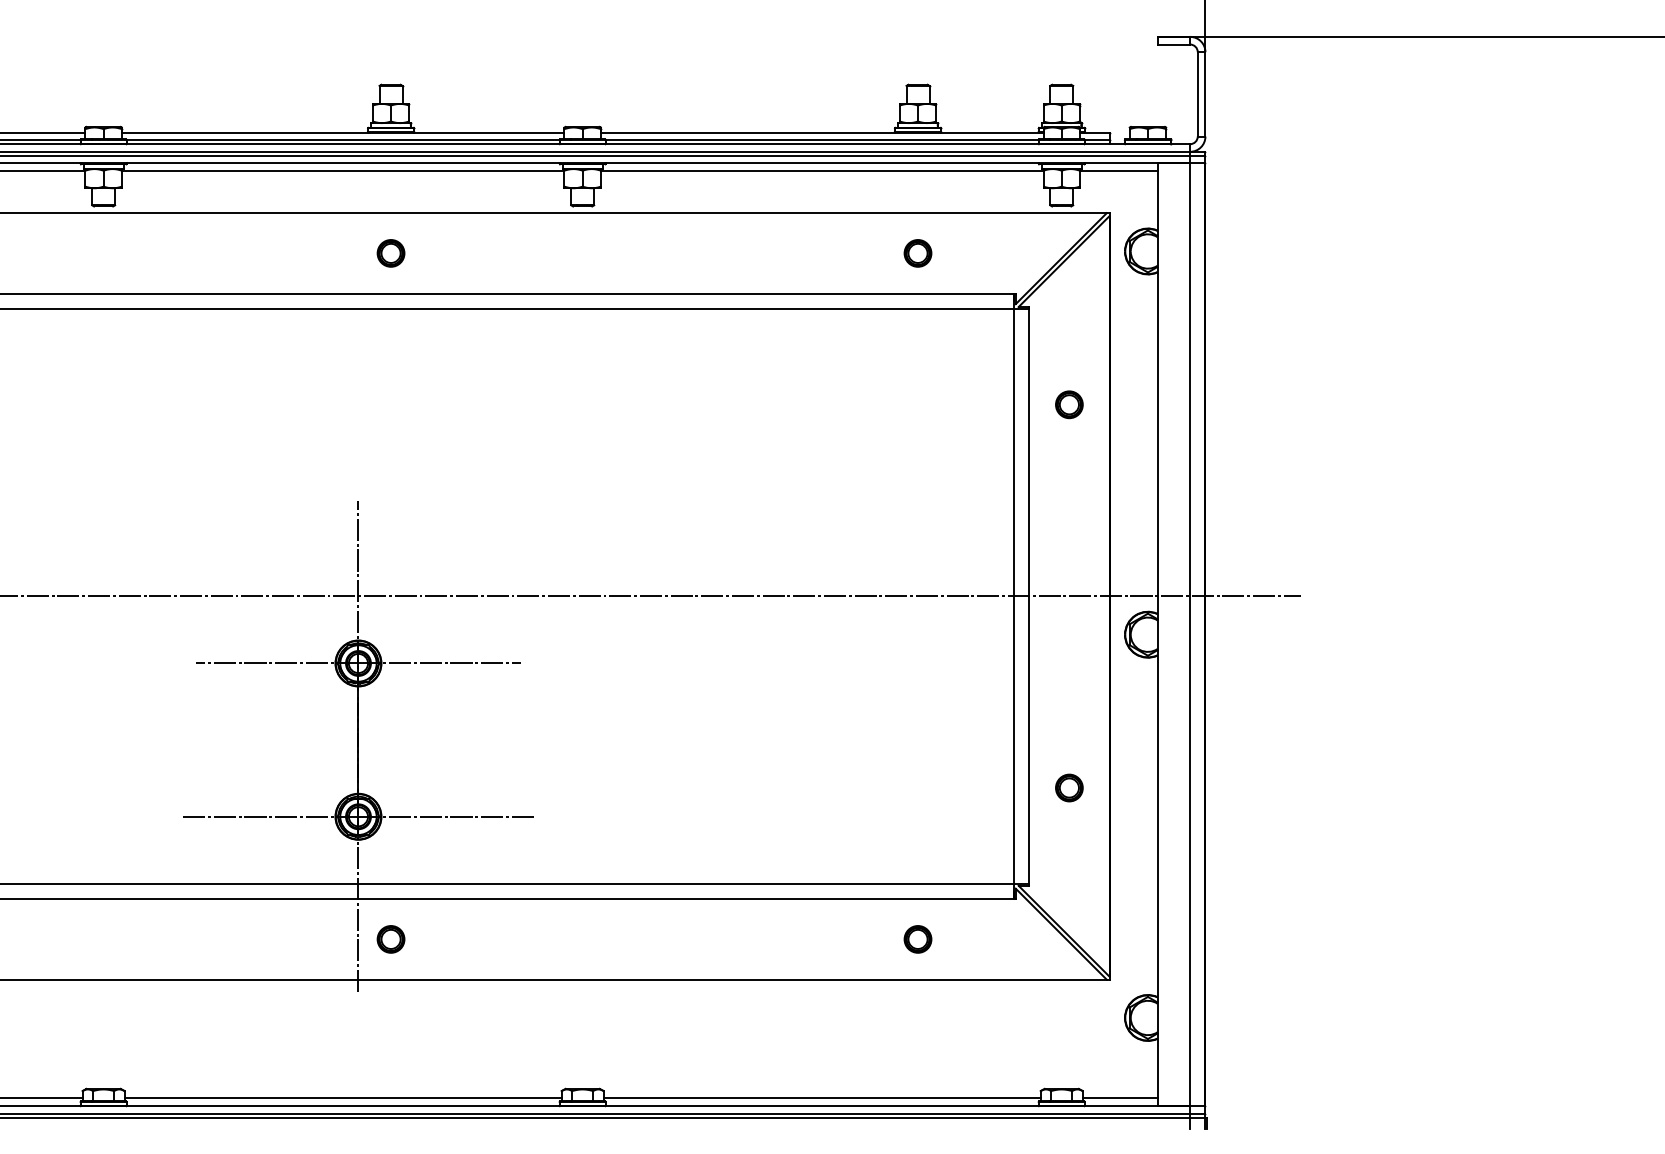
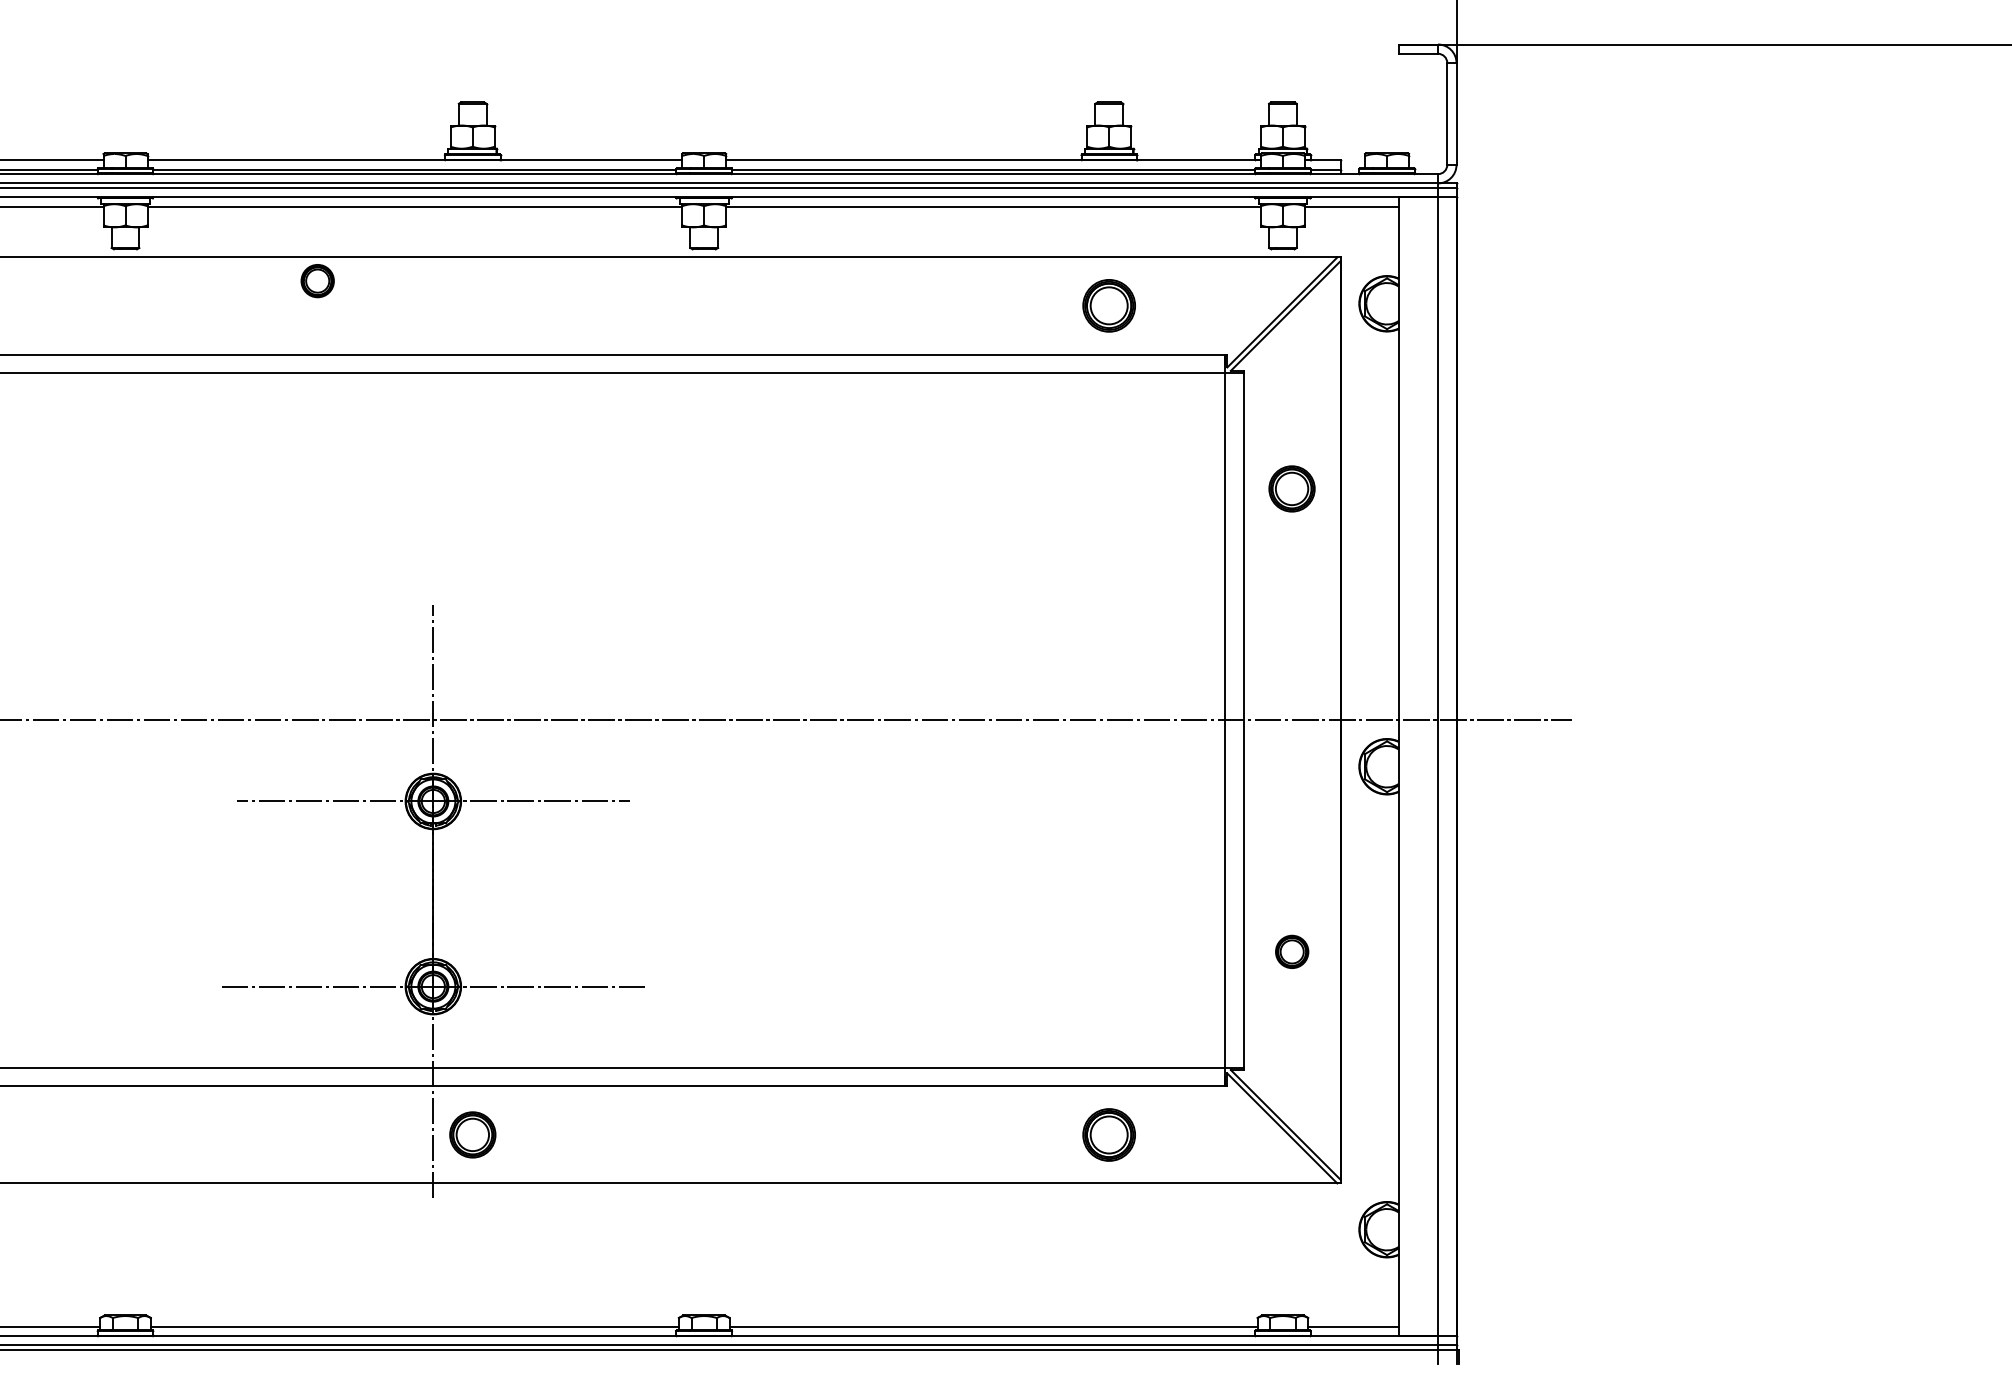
part: (390, 253) -> (317, 281), moved
part: (918, 253) -> (1109, 306), size x1.6
part: (1069, 404) -> (1292, 488), size x1.4
part: (390, 939) -> (472, 1134), size x1.4
part: (918, 939) -> (1109, 1134), size x1.6

